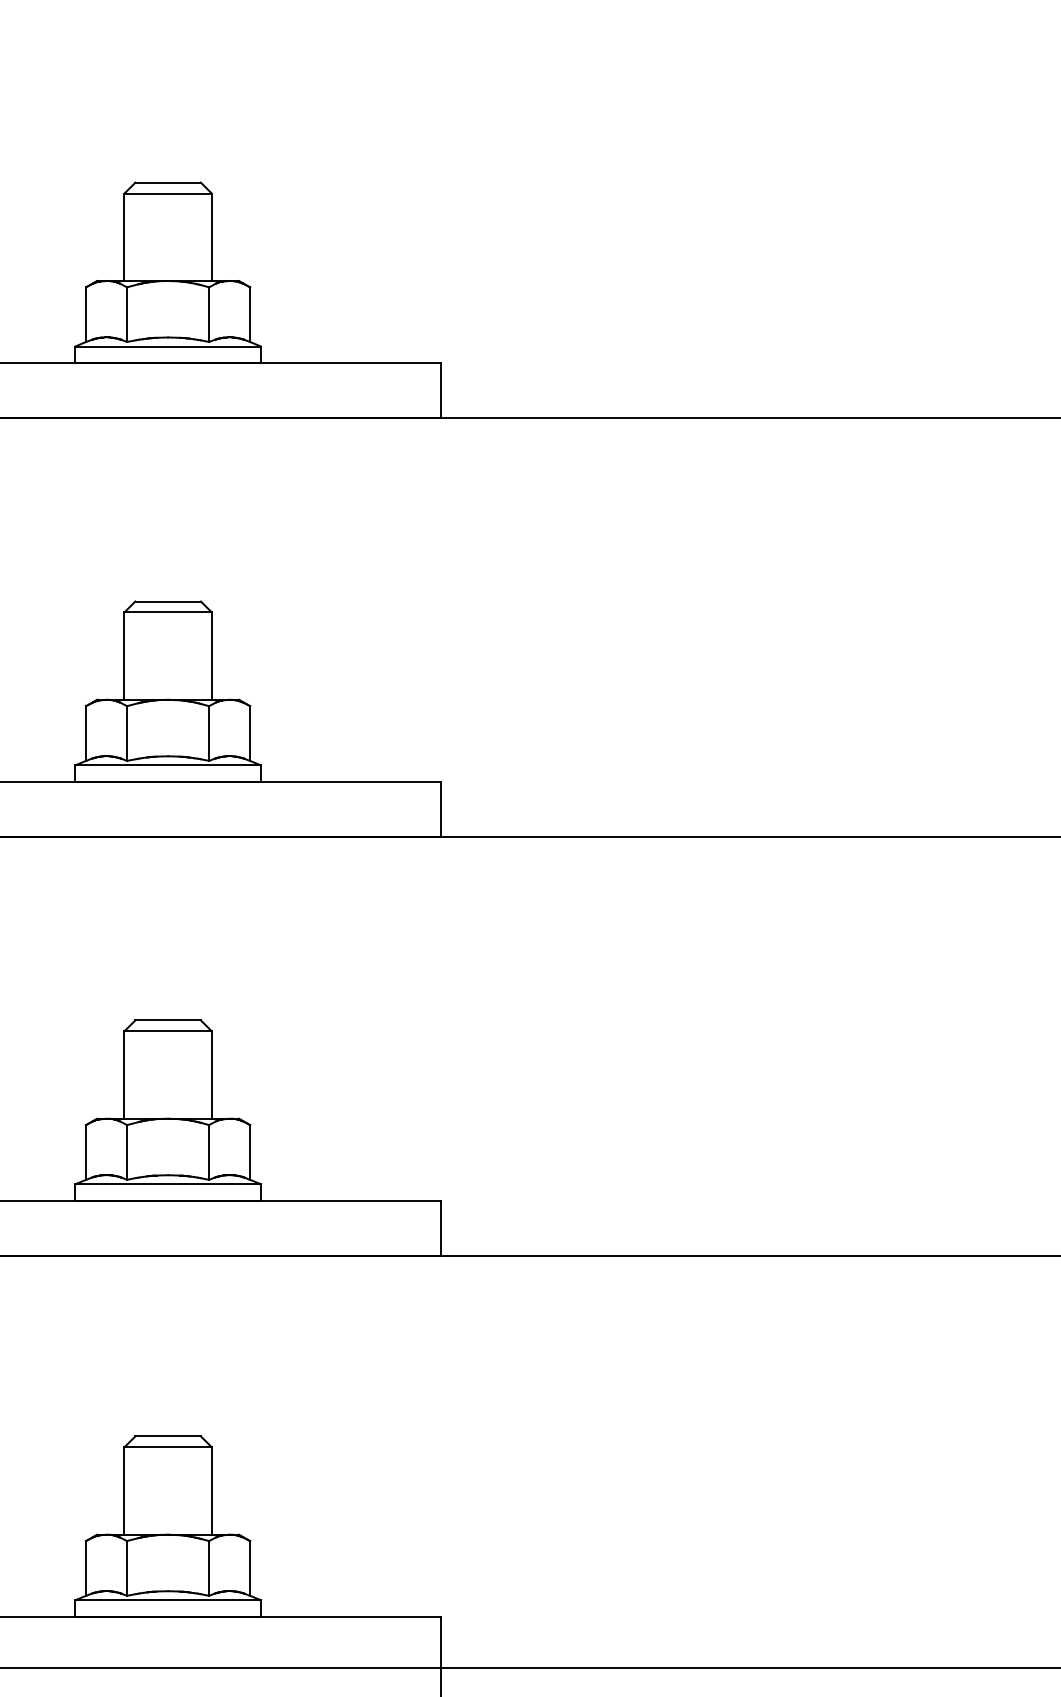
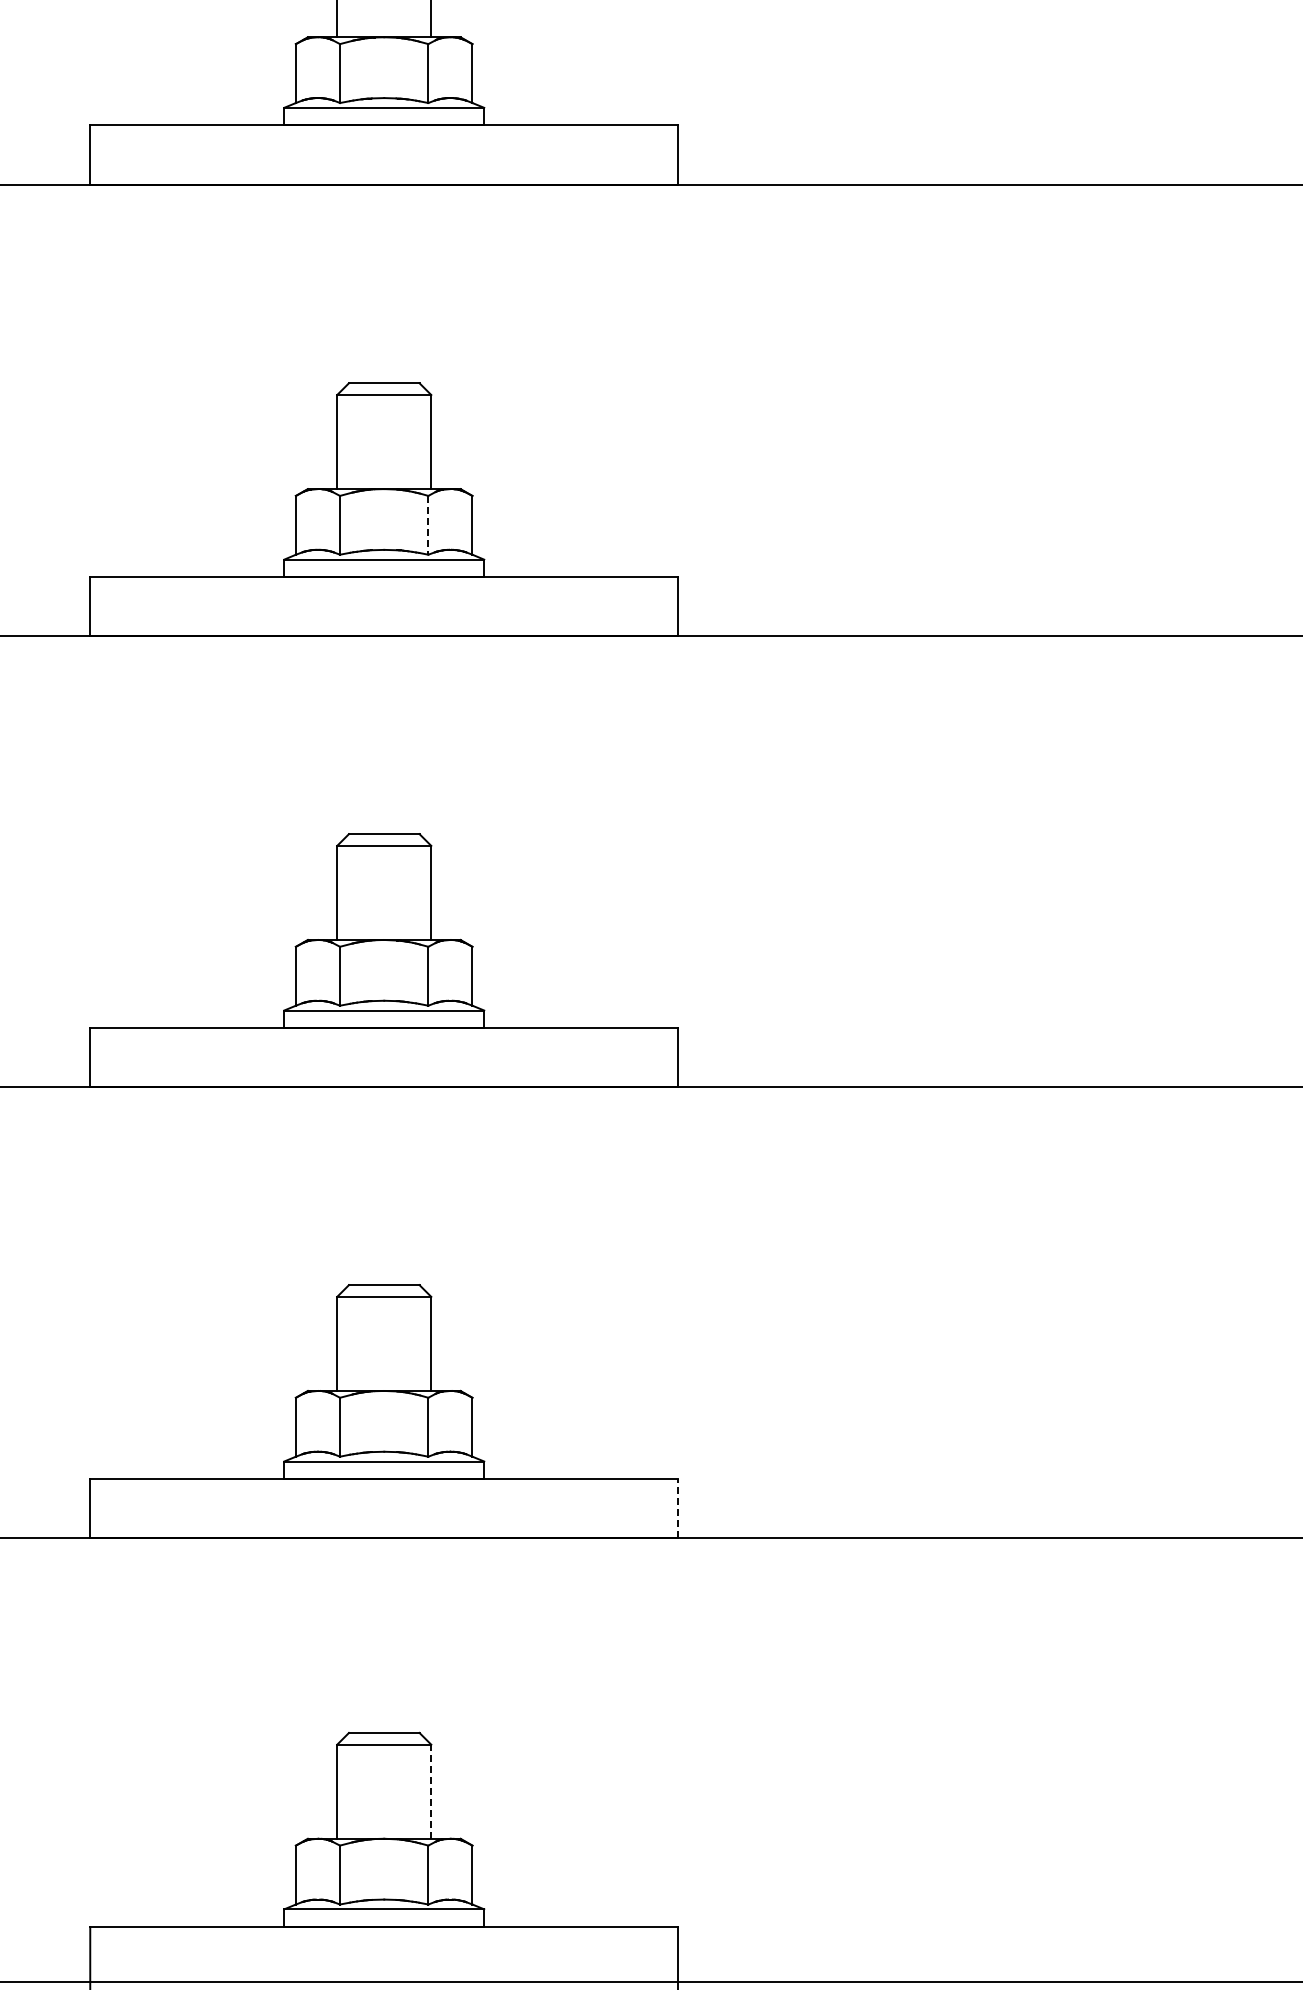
line: (209, 314) -> (428, 525), solid -> dashed
line: (441, 1227) -> (678, 1508), solid -> dashed
line: (212, 1490) -> (431, 1791), solid -> dashed

